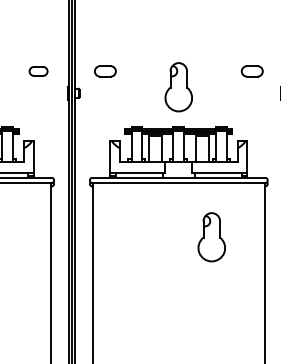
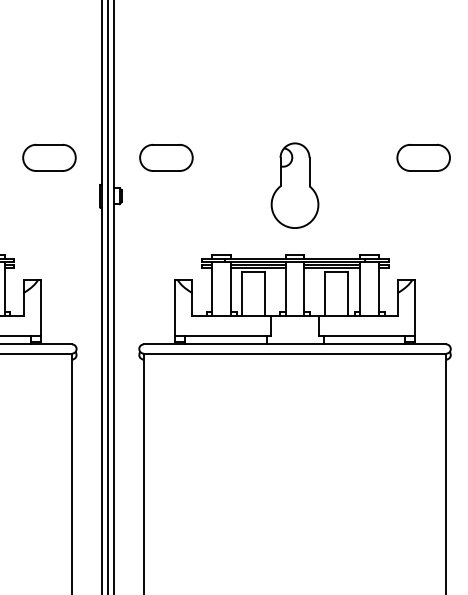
part: (38, 71) -> (49, 158), size x1.67
part: (105, 71) -> (166, 158), size x1.43
part: (252, 71) -> (424, 158), size x1.43
part: (211, 237) -> (352, 448), removed

